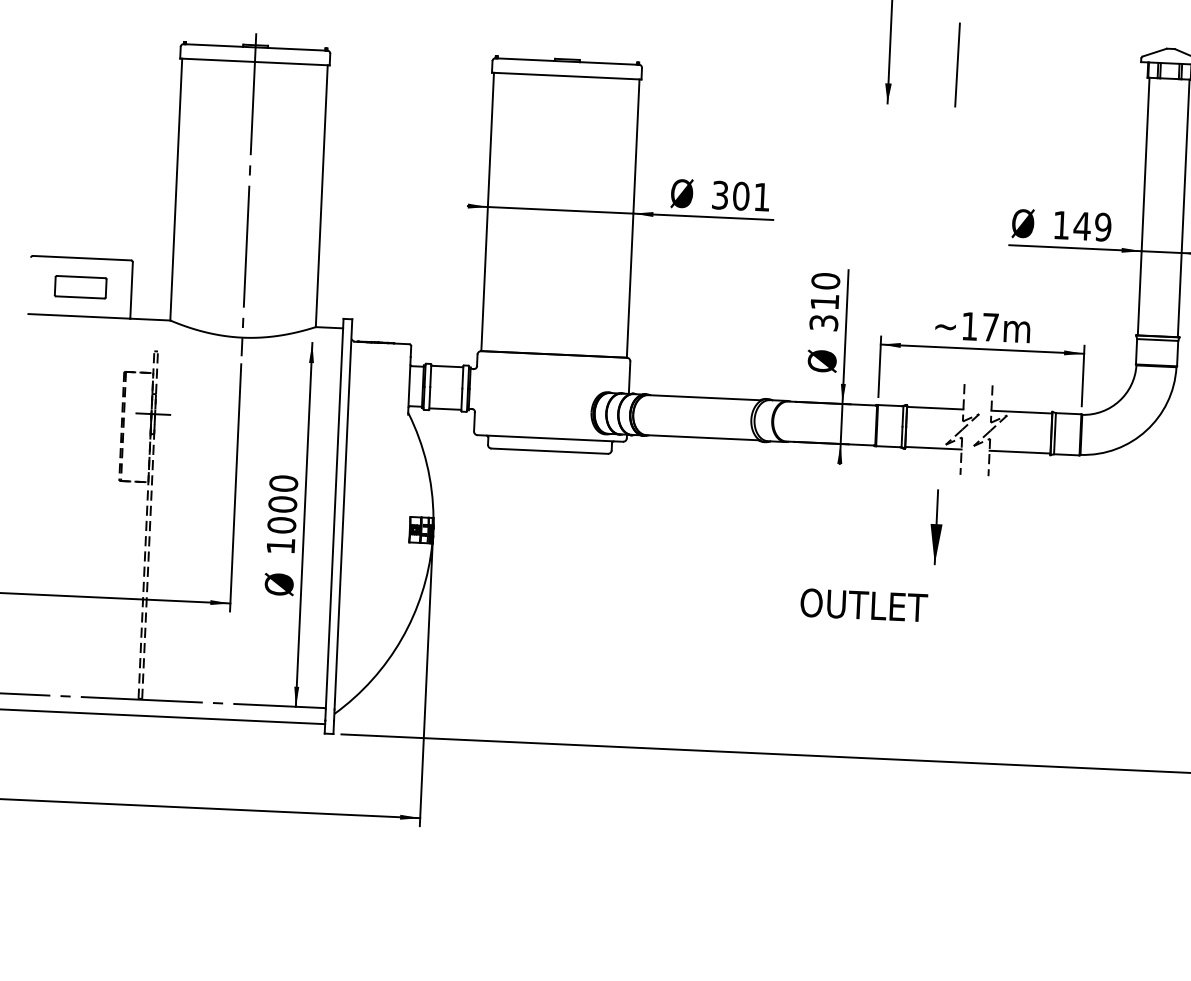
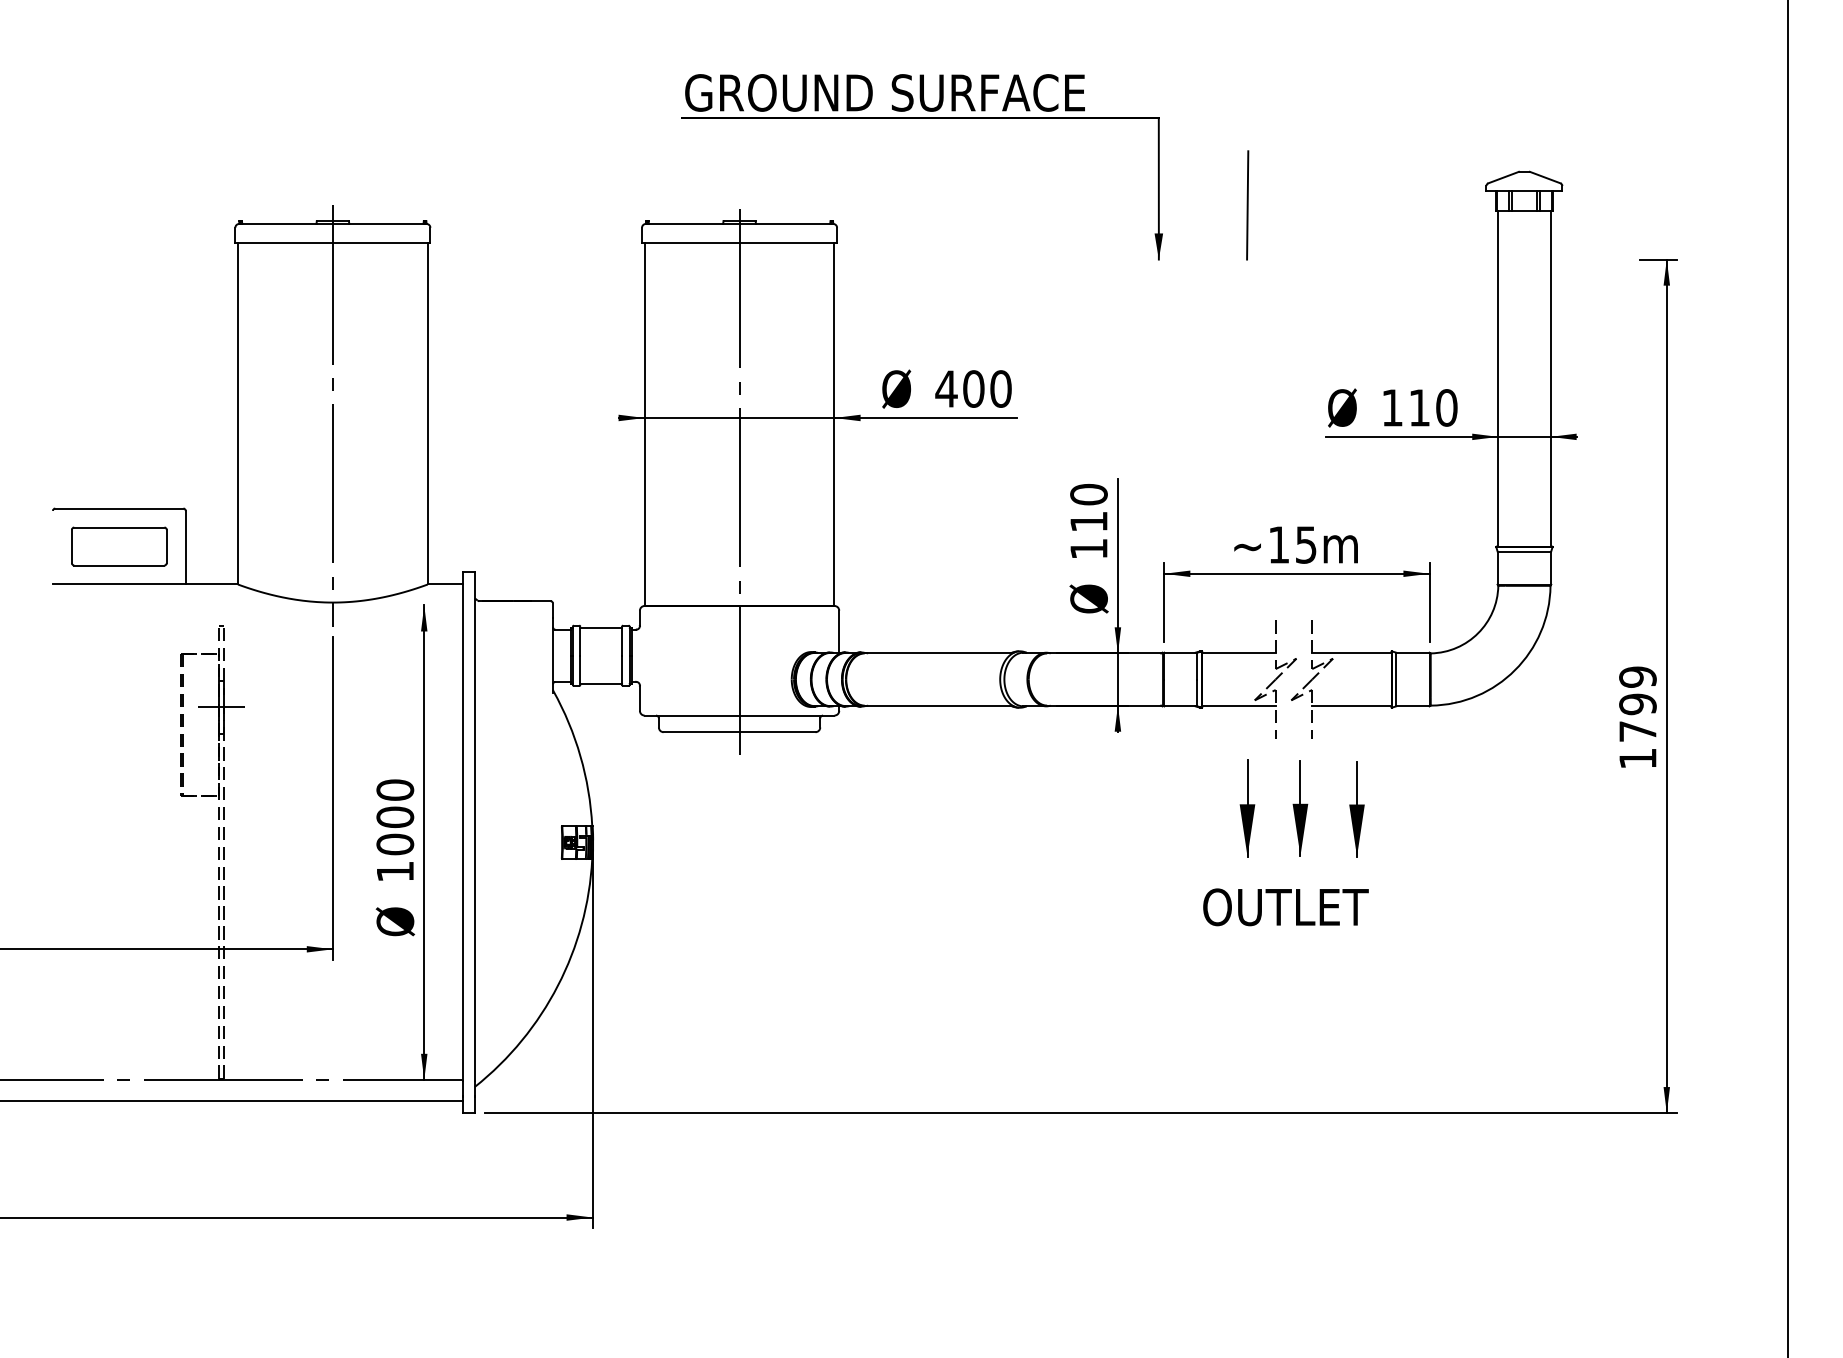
text: (741, 195) -> (973, 388), 301 -> 400
text: (1092, 226) -> (1432, 407), 149 -> 110
line: (558, 259) -> (739, 482), added
part: (80, 287) -> (119, 546), size x1.43
text: (823, 322) -> (1088, 548), 310 -> 110
text: (990, 327) -> (1306, 544), ~17m -> ~15m
part: (977, 529) -> (1300, 808), added
part: (1019, 531) -> (1356, 809), added
text: (863, 605) -> (1285, 907), moved

